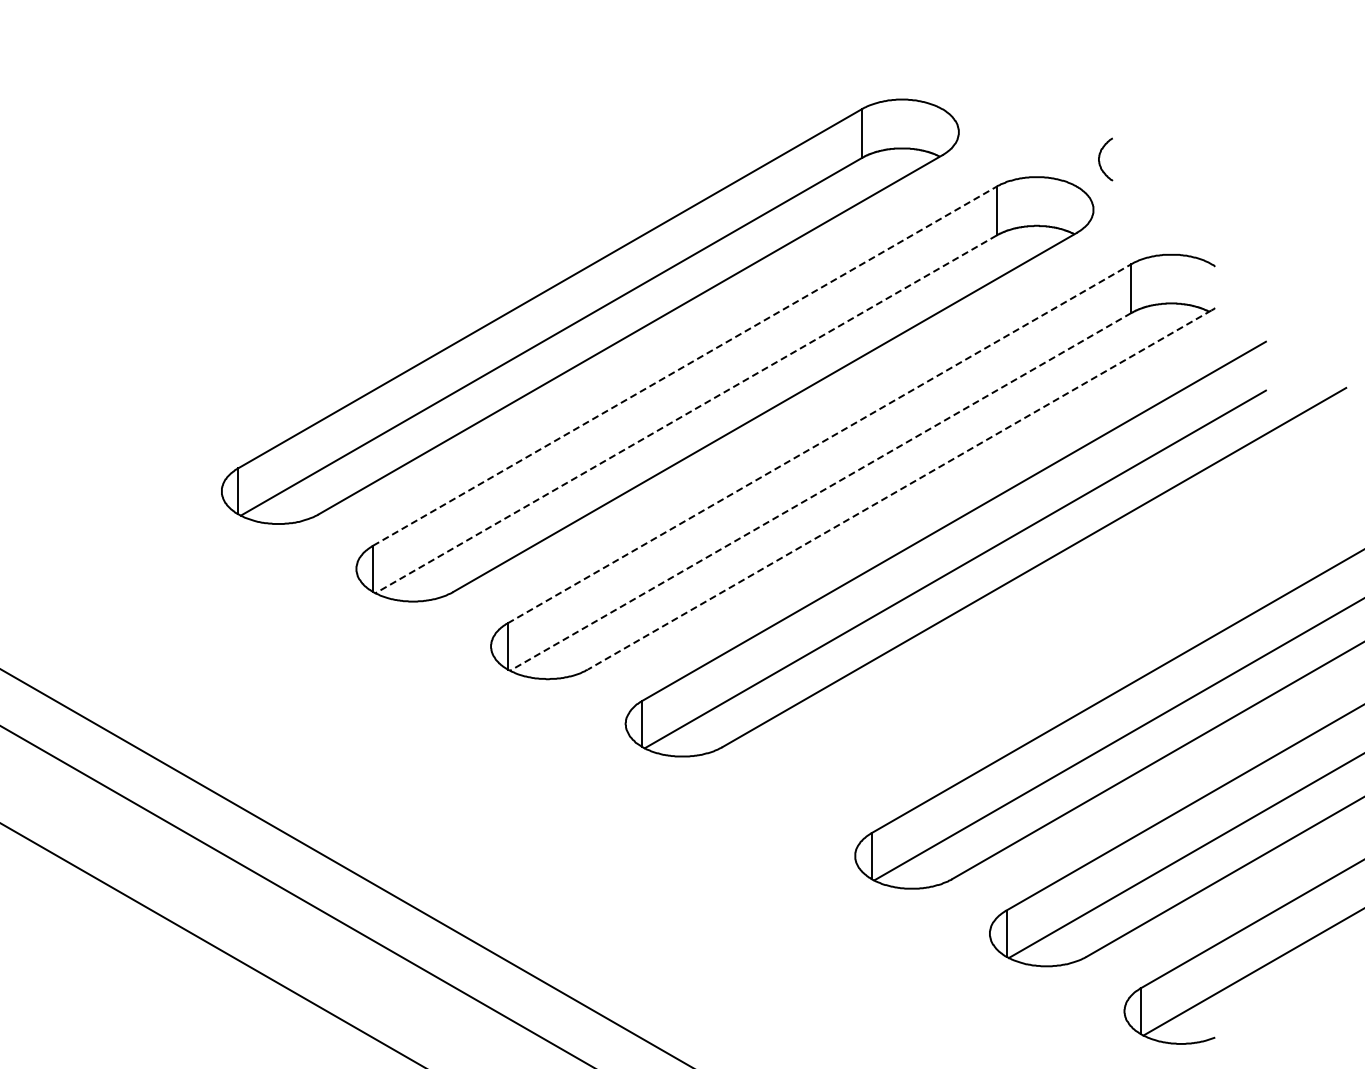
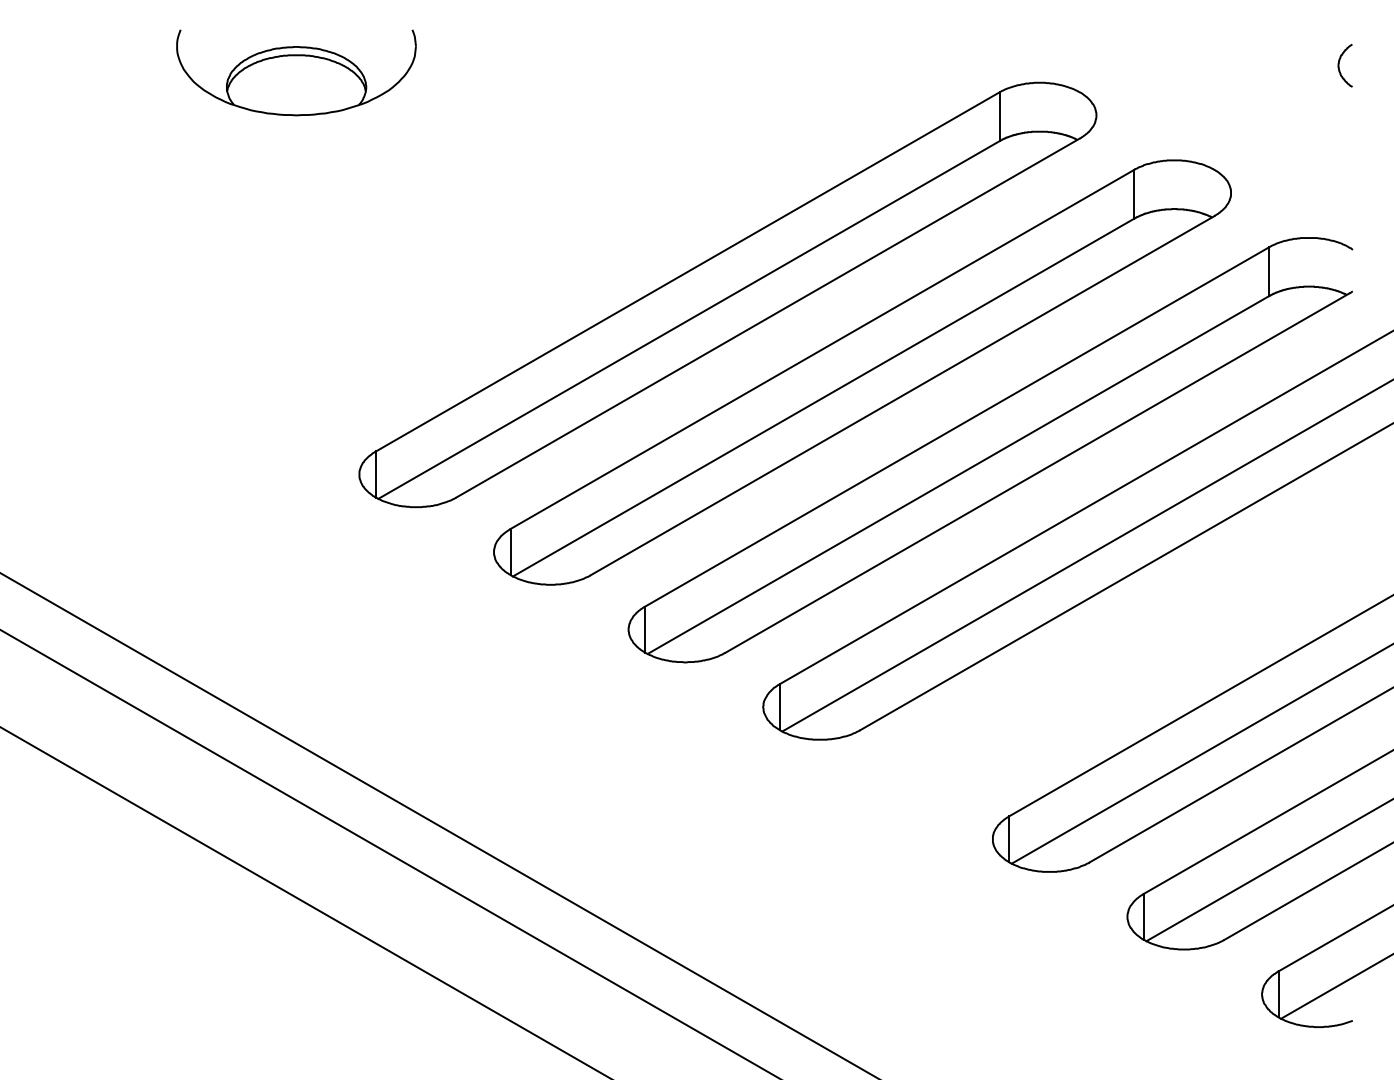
part: (158, 89) -> (296, 72), added
curve: (1099, 159) -> (1339, 65), moved
line: (684, 366) -> (822, 349), dashed -> solid
line: (685, 414) -> (823, 397), dashed -> solid
line: (819, 443) -> (957, 426), dashed -> solid
line: (899, 490) -> (1037, 473), dashed -> solid
line: (819, 492) -> (957, 475), dashed -> solid

